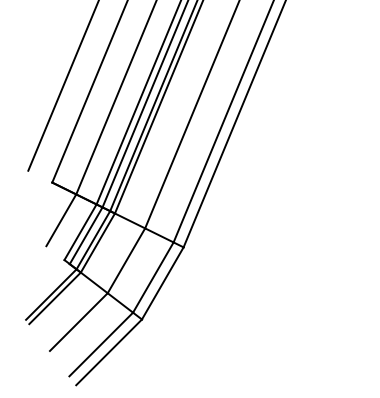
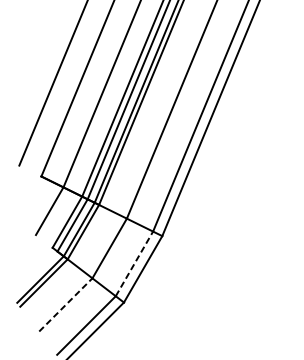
line: (153, 277) -> (134, 263), solid -> dashed
line: (78, 322) -> (65, 305), solid -> dashed

